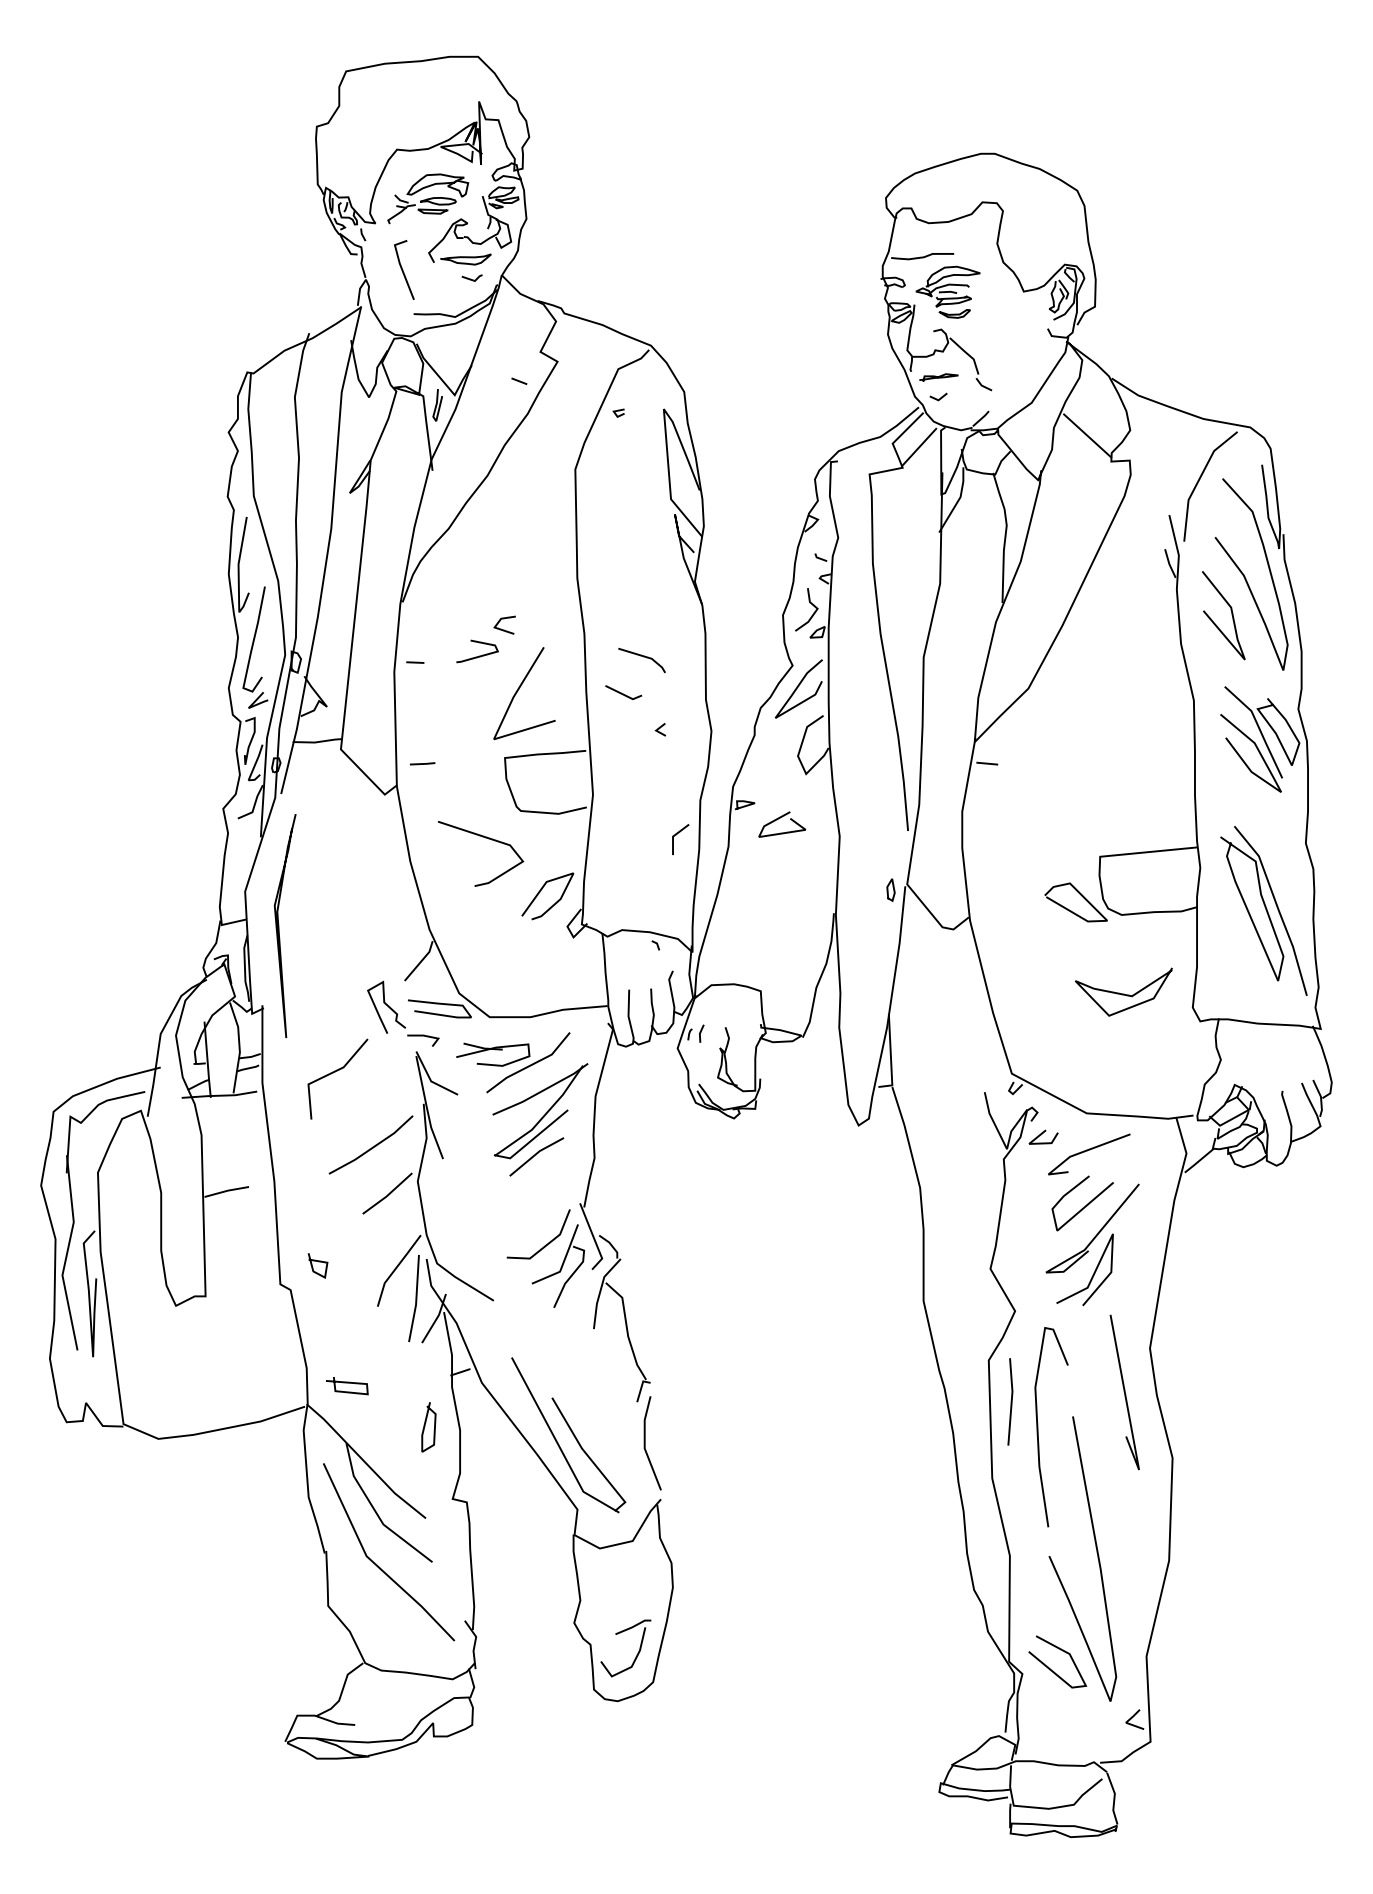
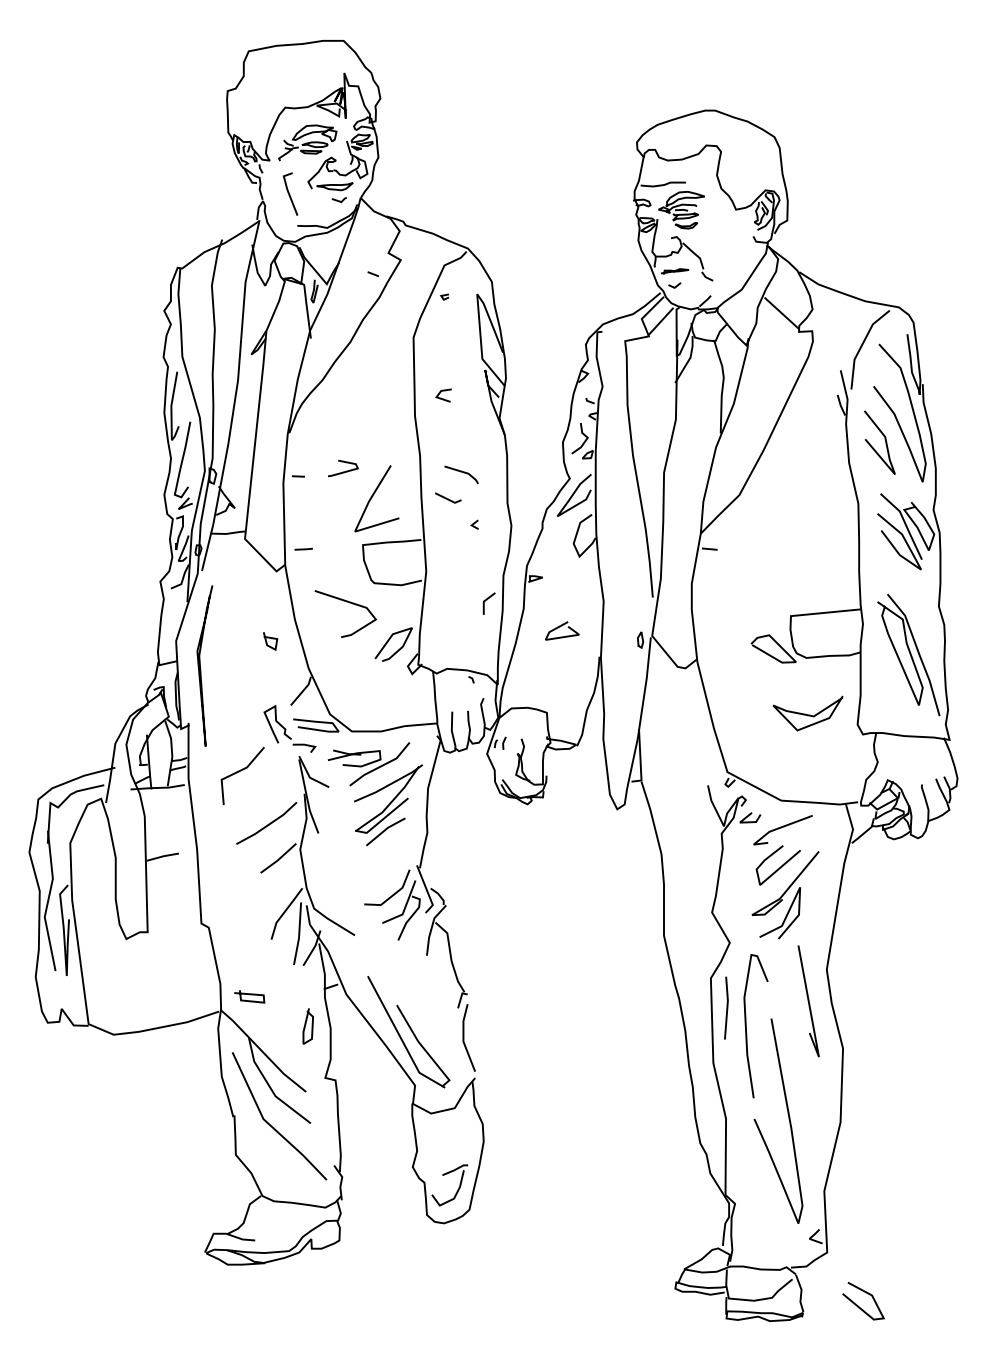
line: (501, 627) -> (441, 397), moved
line: (779, 819) -> (560, 627), moved
line: (320, 1263) -> (272, 639), moved
curve: (1050, 1668) -> (858, 1305), moved

